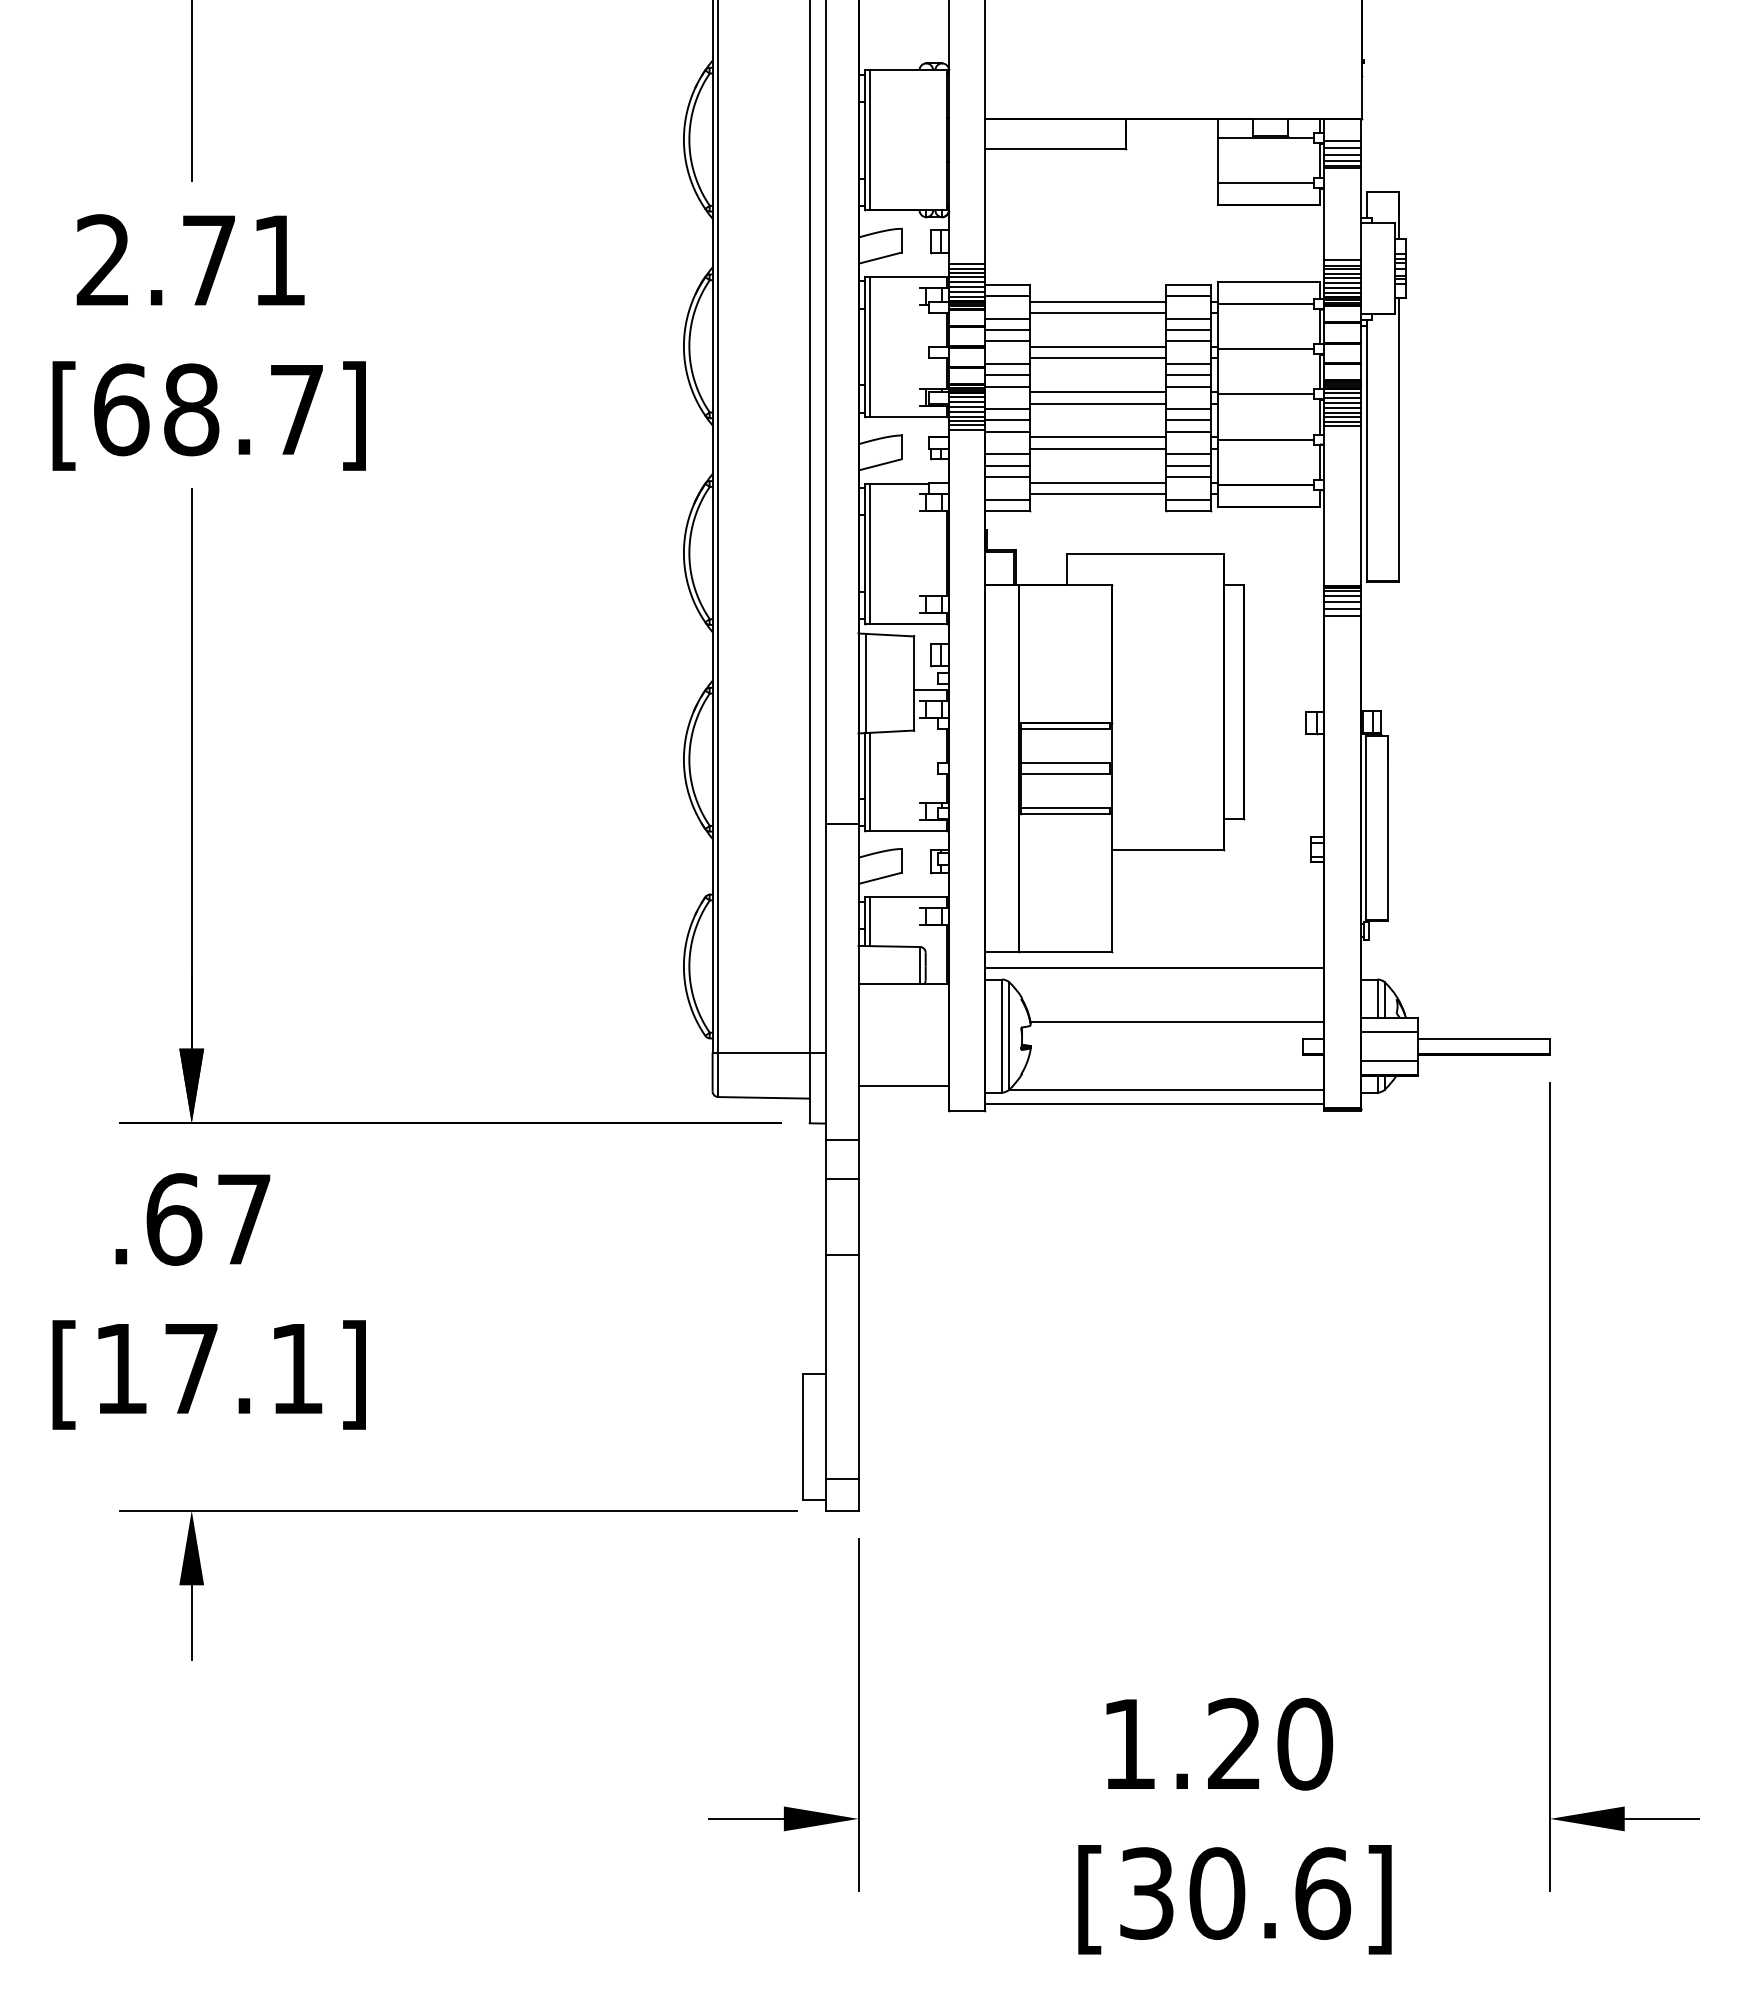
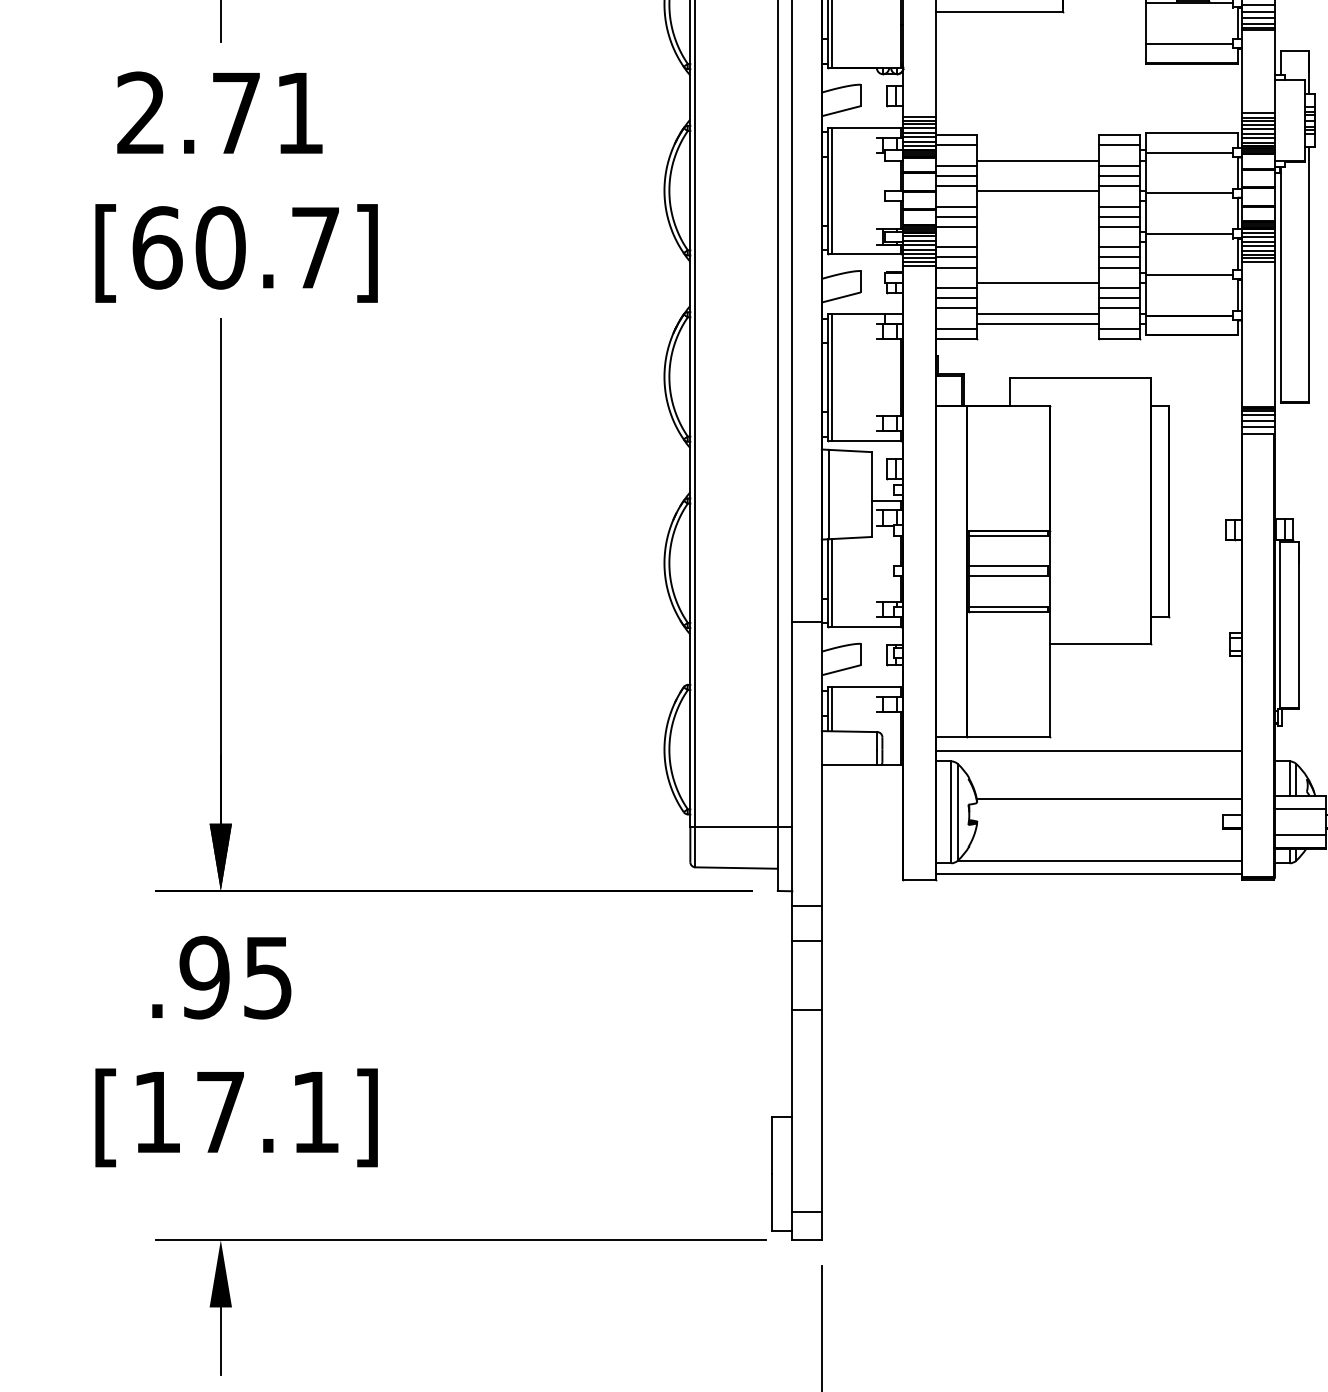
line: (1098, 301) -> (1038, 150), removed
line: (1098, 358) -> (1038, 201), removed
line: (1098, 392) -> (1038, 232), removed
line: (1098, 403) -> (1038, 242), removed
text: (191, 409) -> (220, 247), [68.7] -> [60.7]
line: (1098, 437) -> (1038, 272), removed
line: (903, 1085) -> (862, 856), removed
text: (208, 1219) -> (235, 977), .67 -> .95

